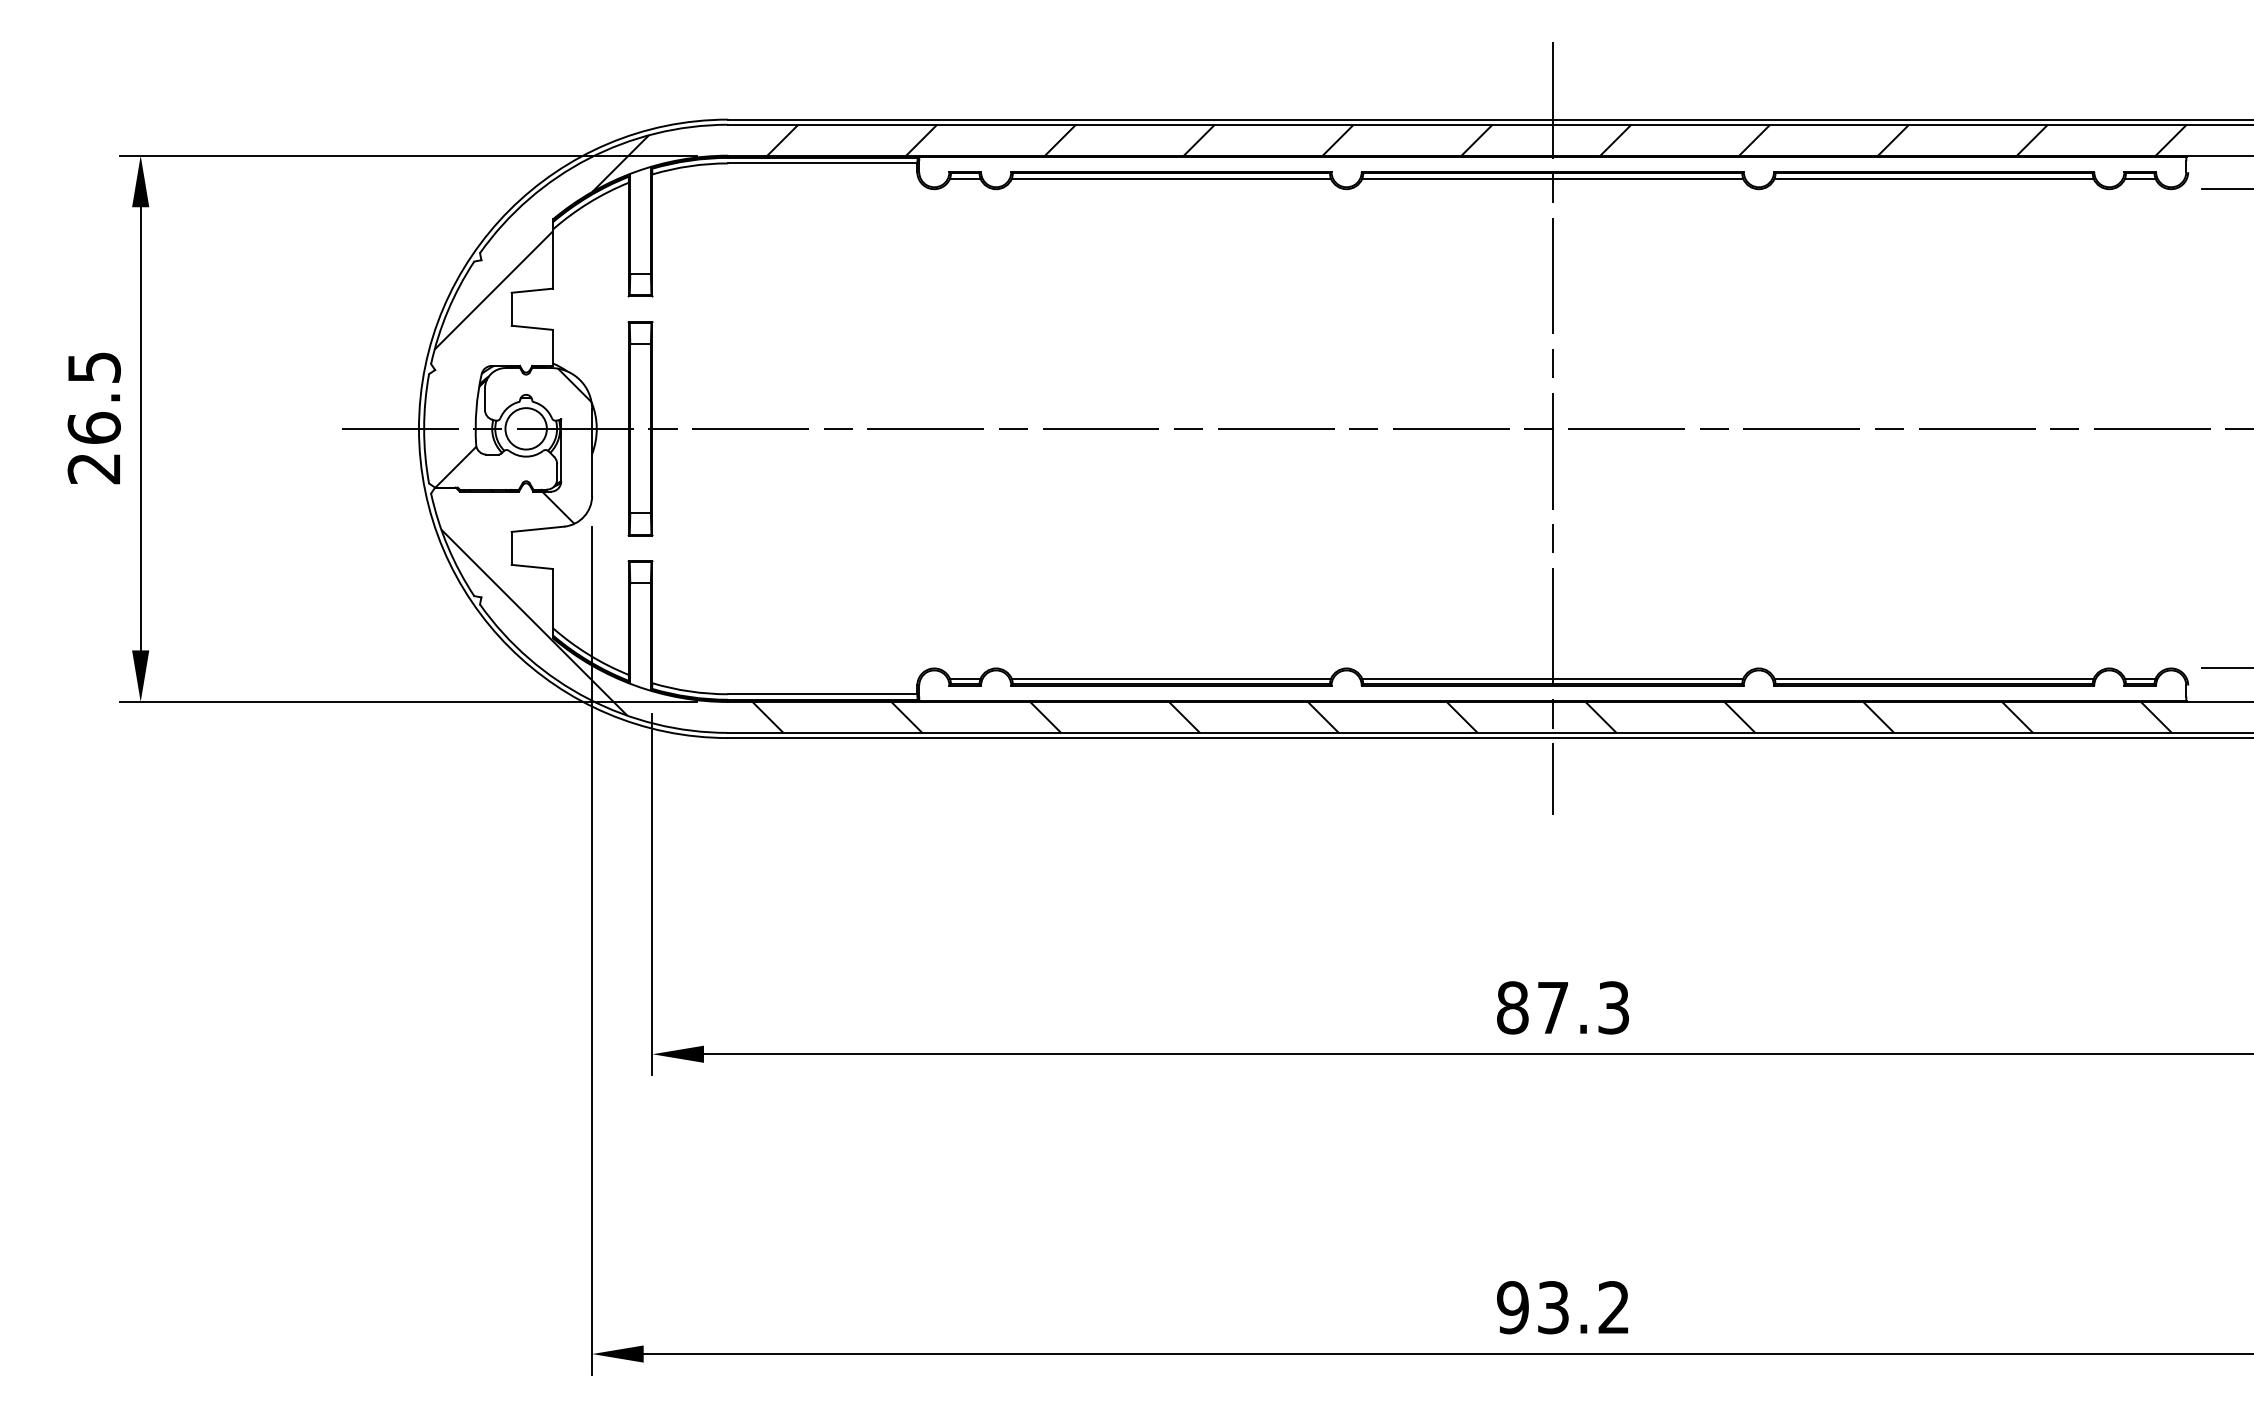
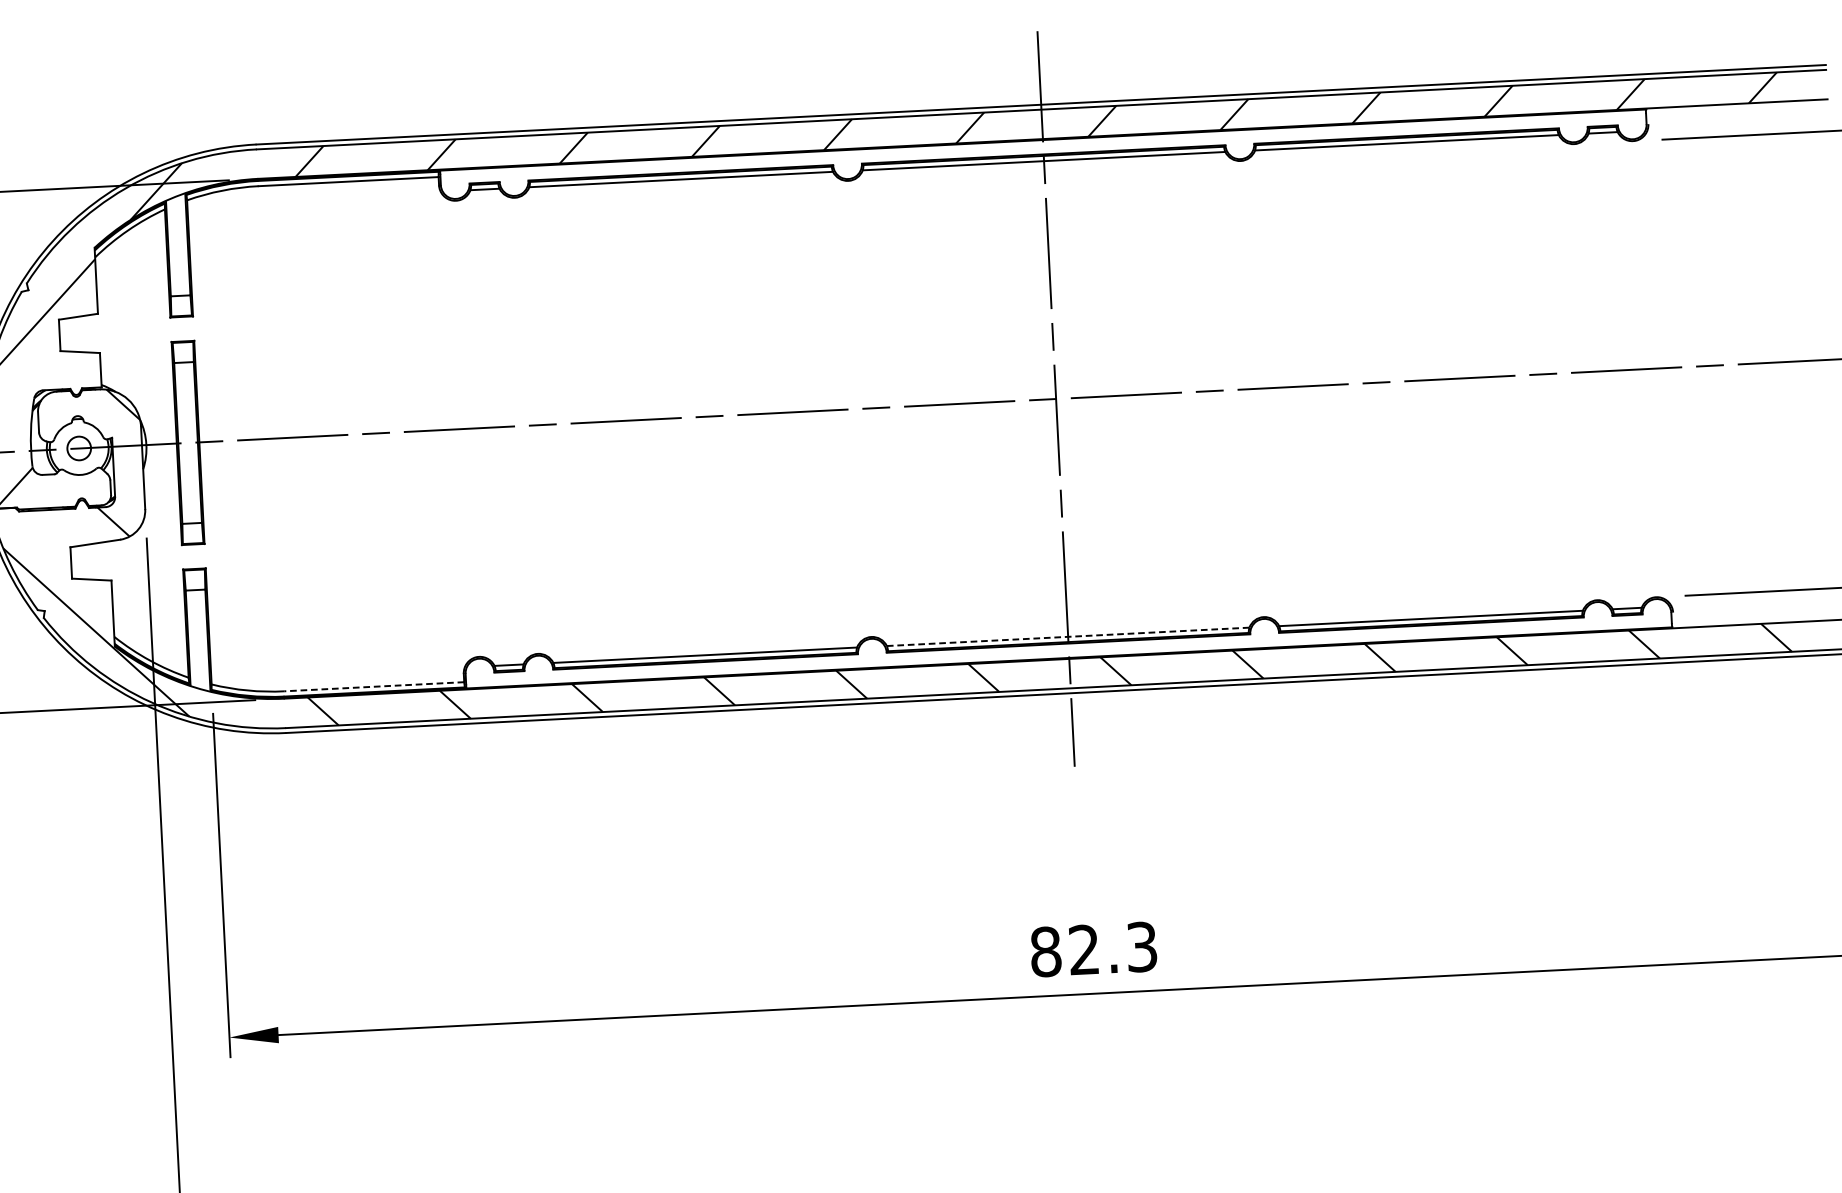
circle: (525, 428) -> (78, 448), size x0.6
line: (1552, 678) -> (1067, 636), solid -> dashed
line: (822, 694) -> (373, 687), solid -> dashed
text: (1552, 1007) -> (1083, 949), 87.3 -> 82.3

